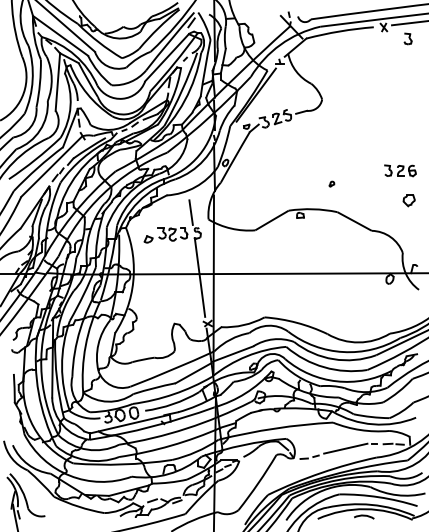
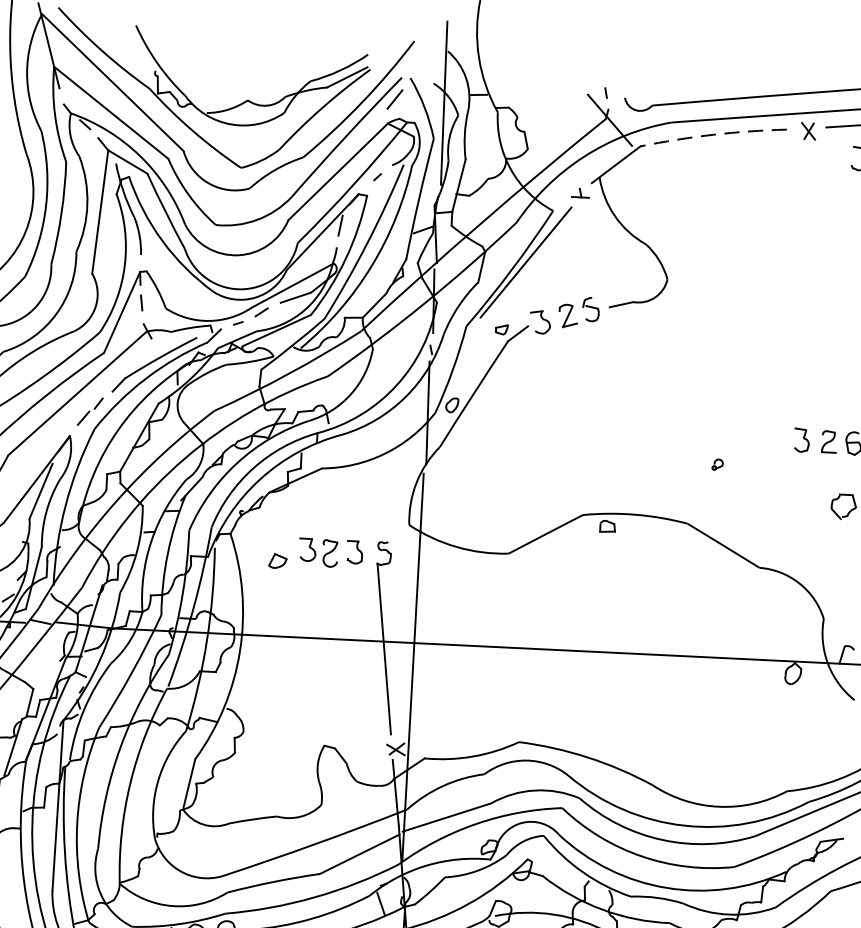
arc: (339, 31) -> (712, 134), solid -> dashed
part: (331, 183) -> (716, 463), moved
line: (190, 212) -> (371, 507), removed

